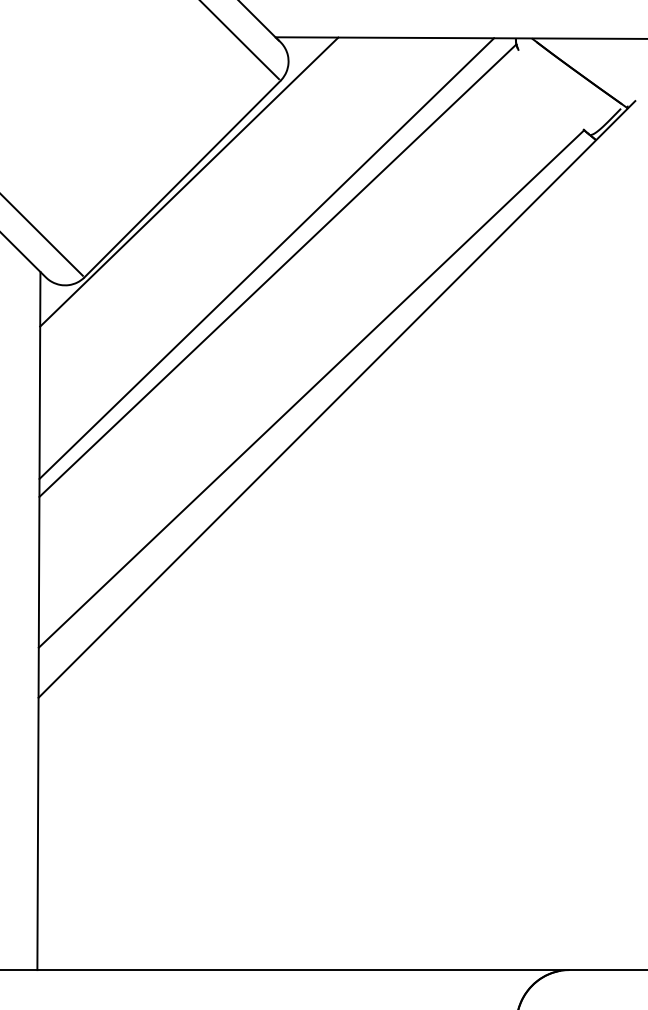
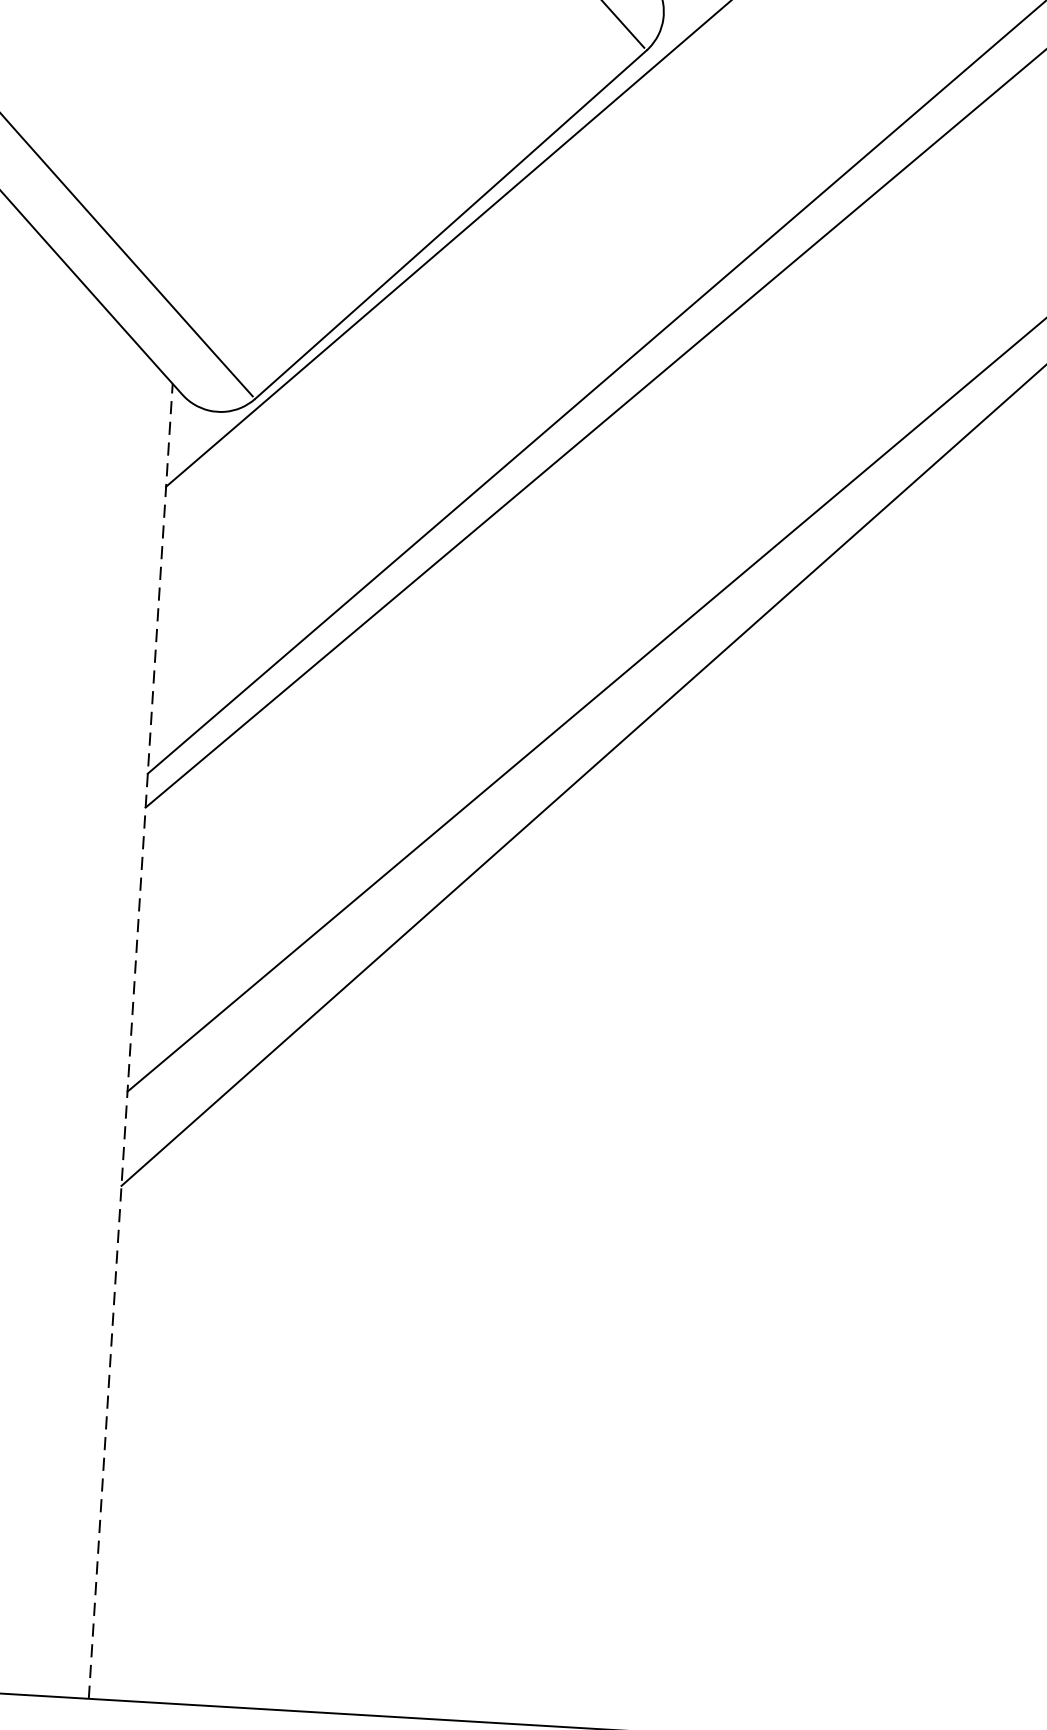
line: (38, 620) -> (130, 1040), solid -> dashed

